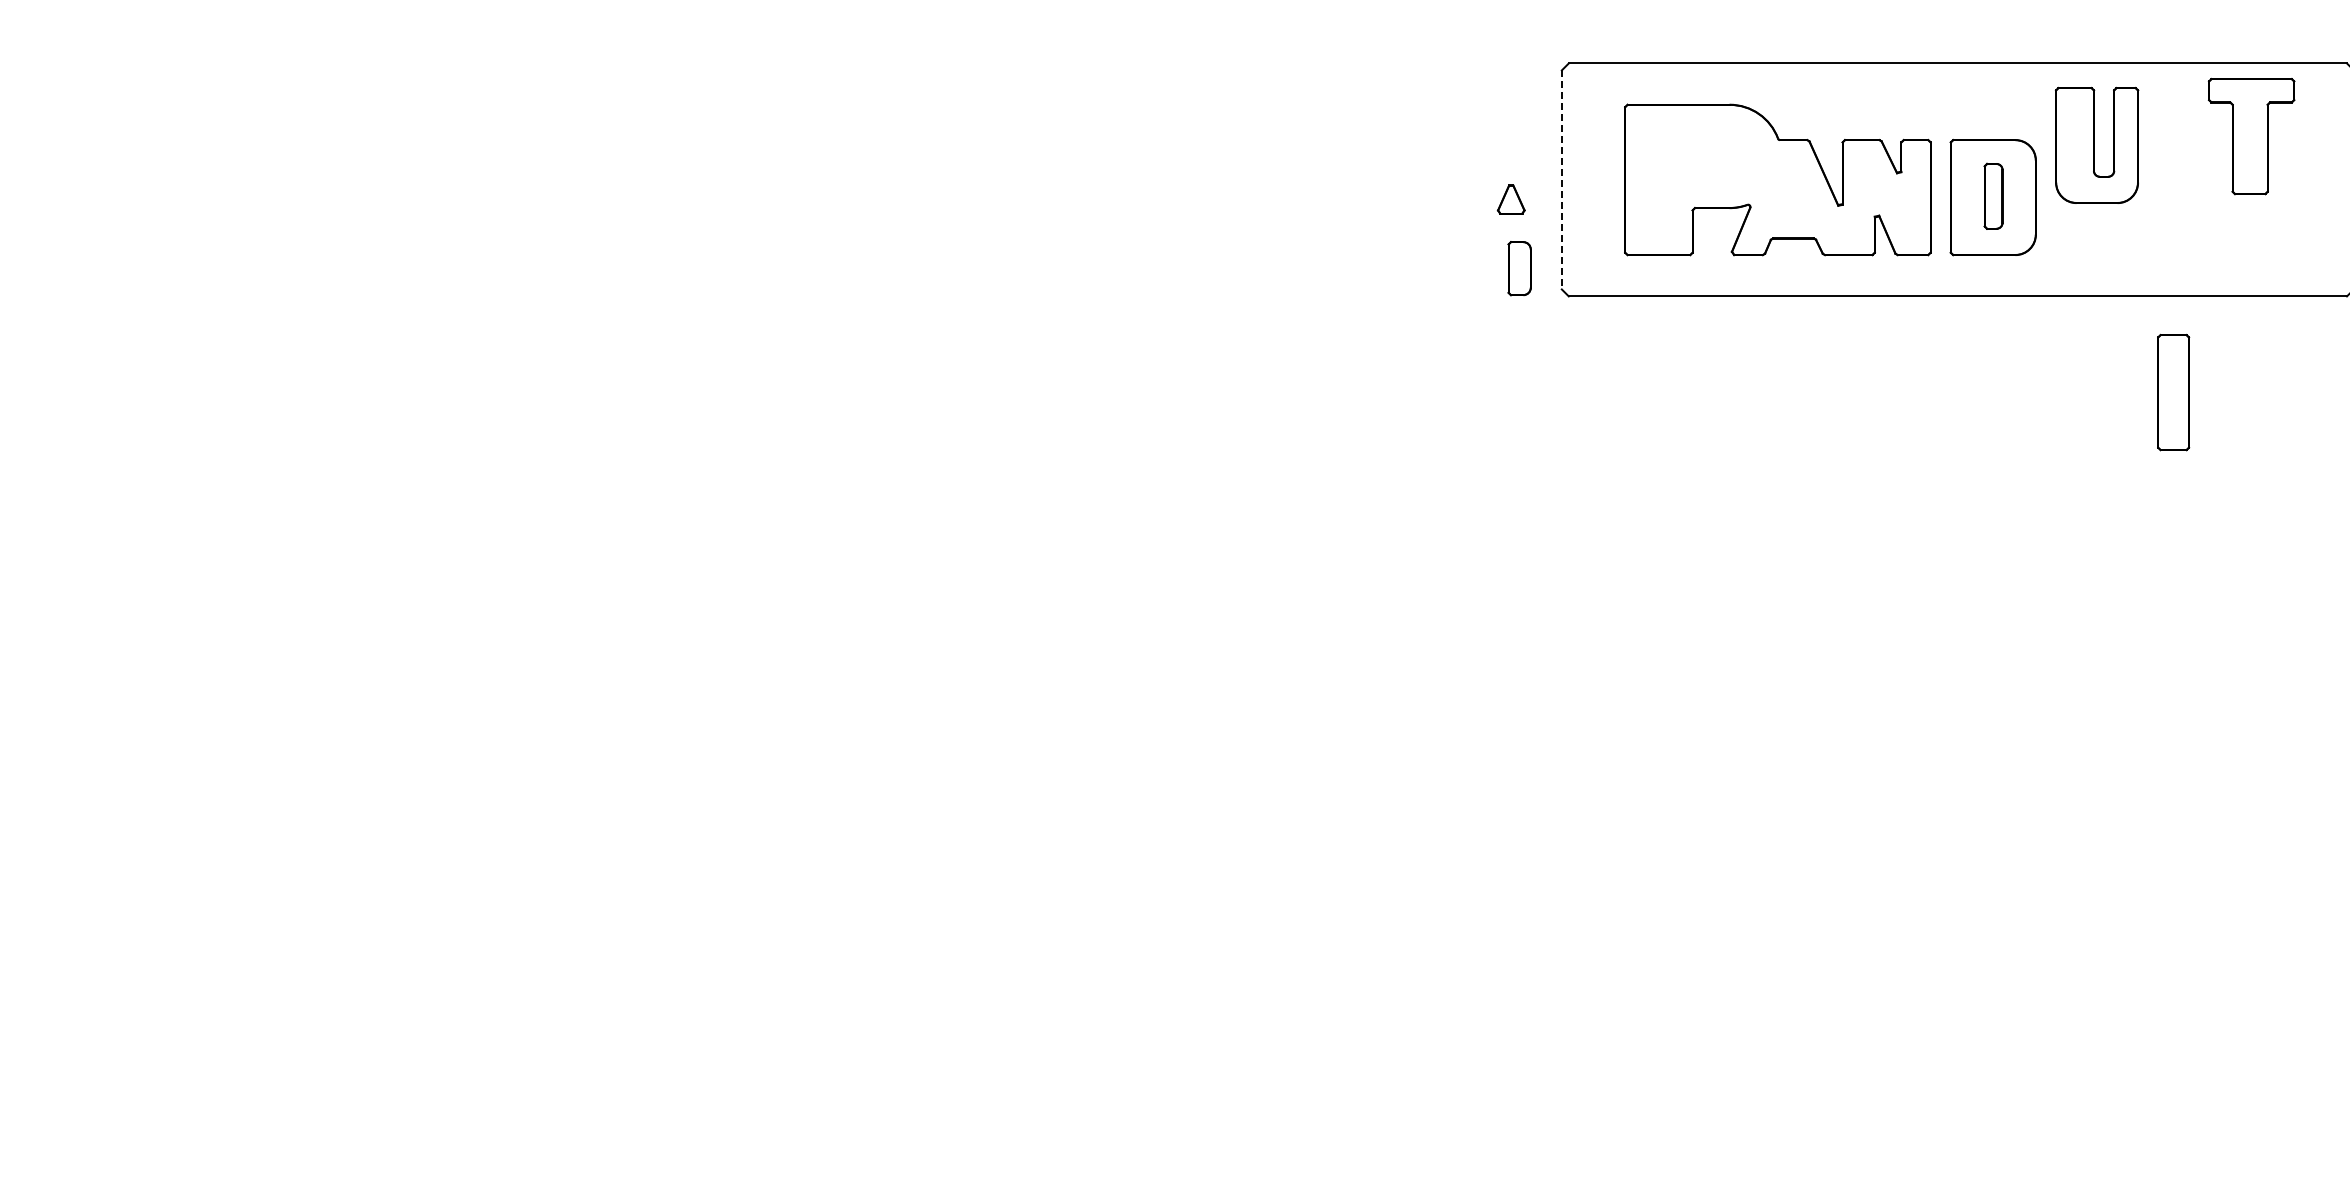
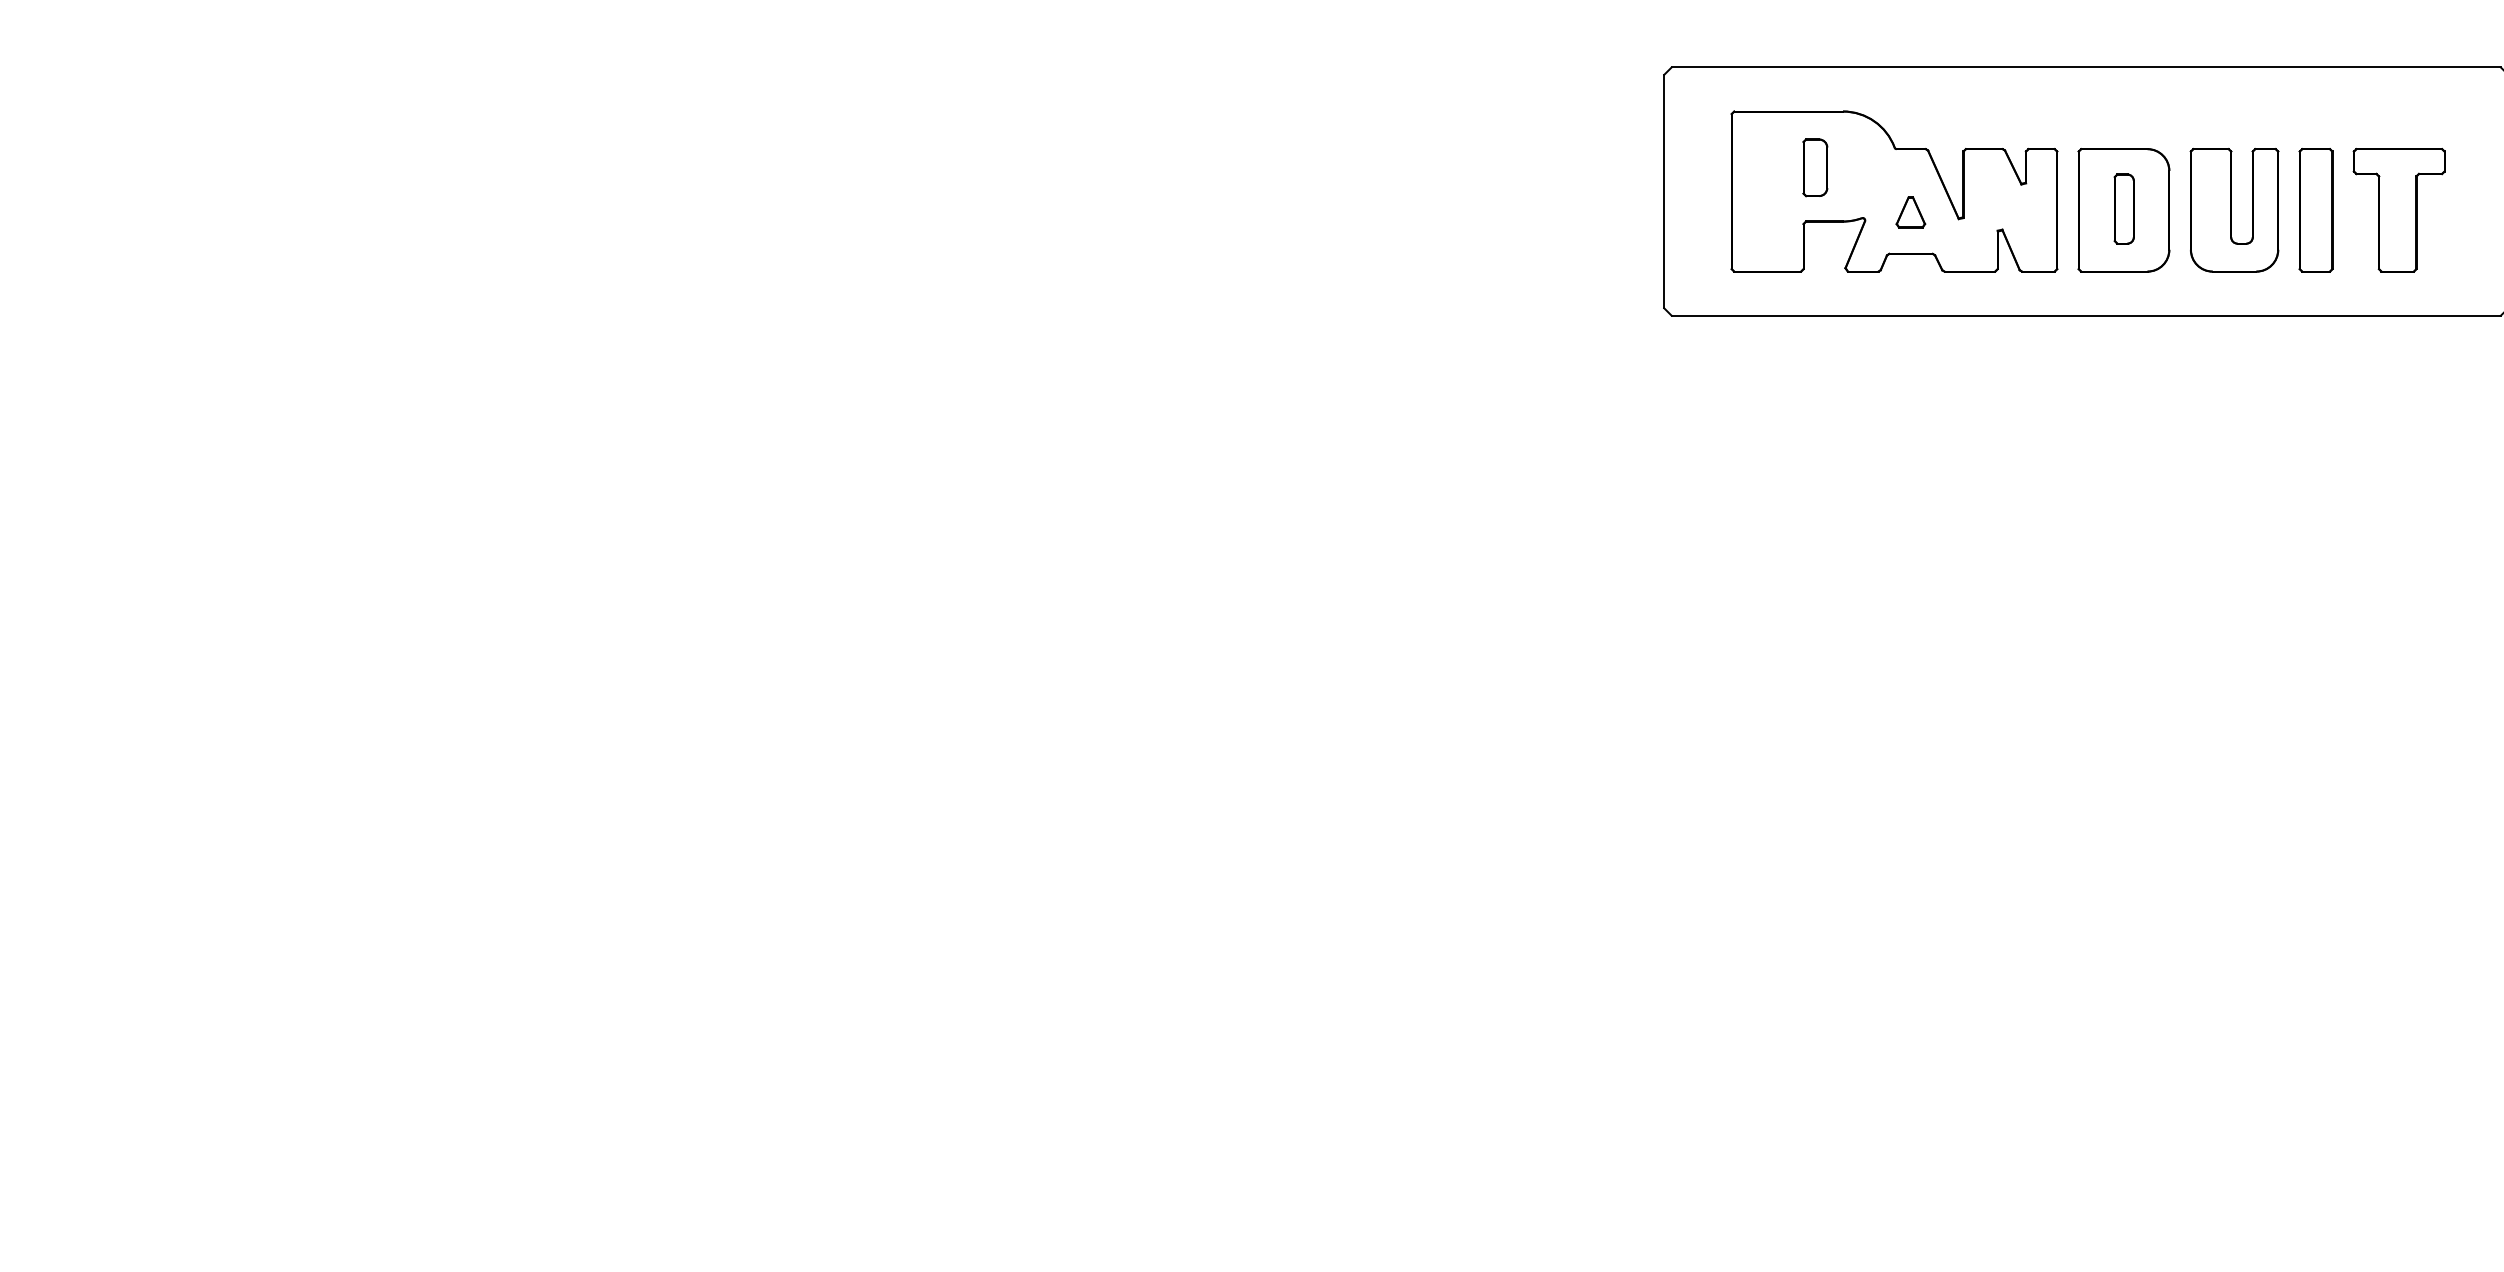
part: (2251, 136) -> (2399, 210), moved
part: (2097, 144) -> (2235, 209), moved
line: (1561, 179) -> (1663, 191), dashed -> solid
part: (1510, 199) -> (1910, 212), moved
part: (1519, 268) -> (1815, 167), moved
part: (2173, 392) -> (2316, 210), moved

